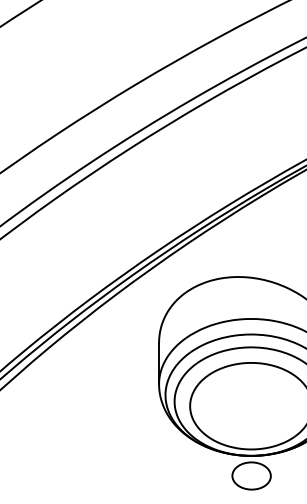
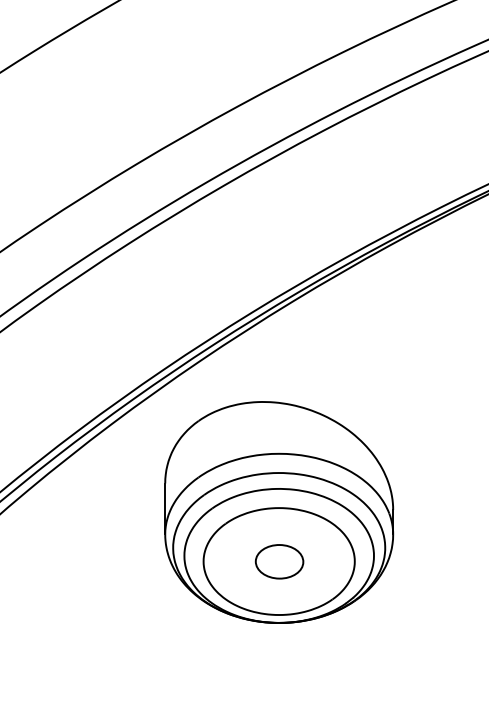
part: (251, 475) -> (279, 561), moved

